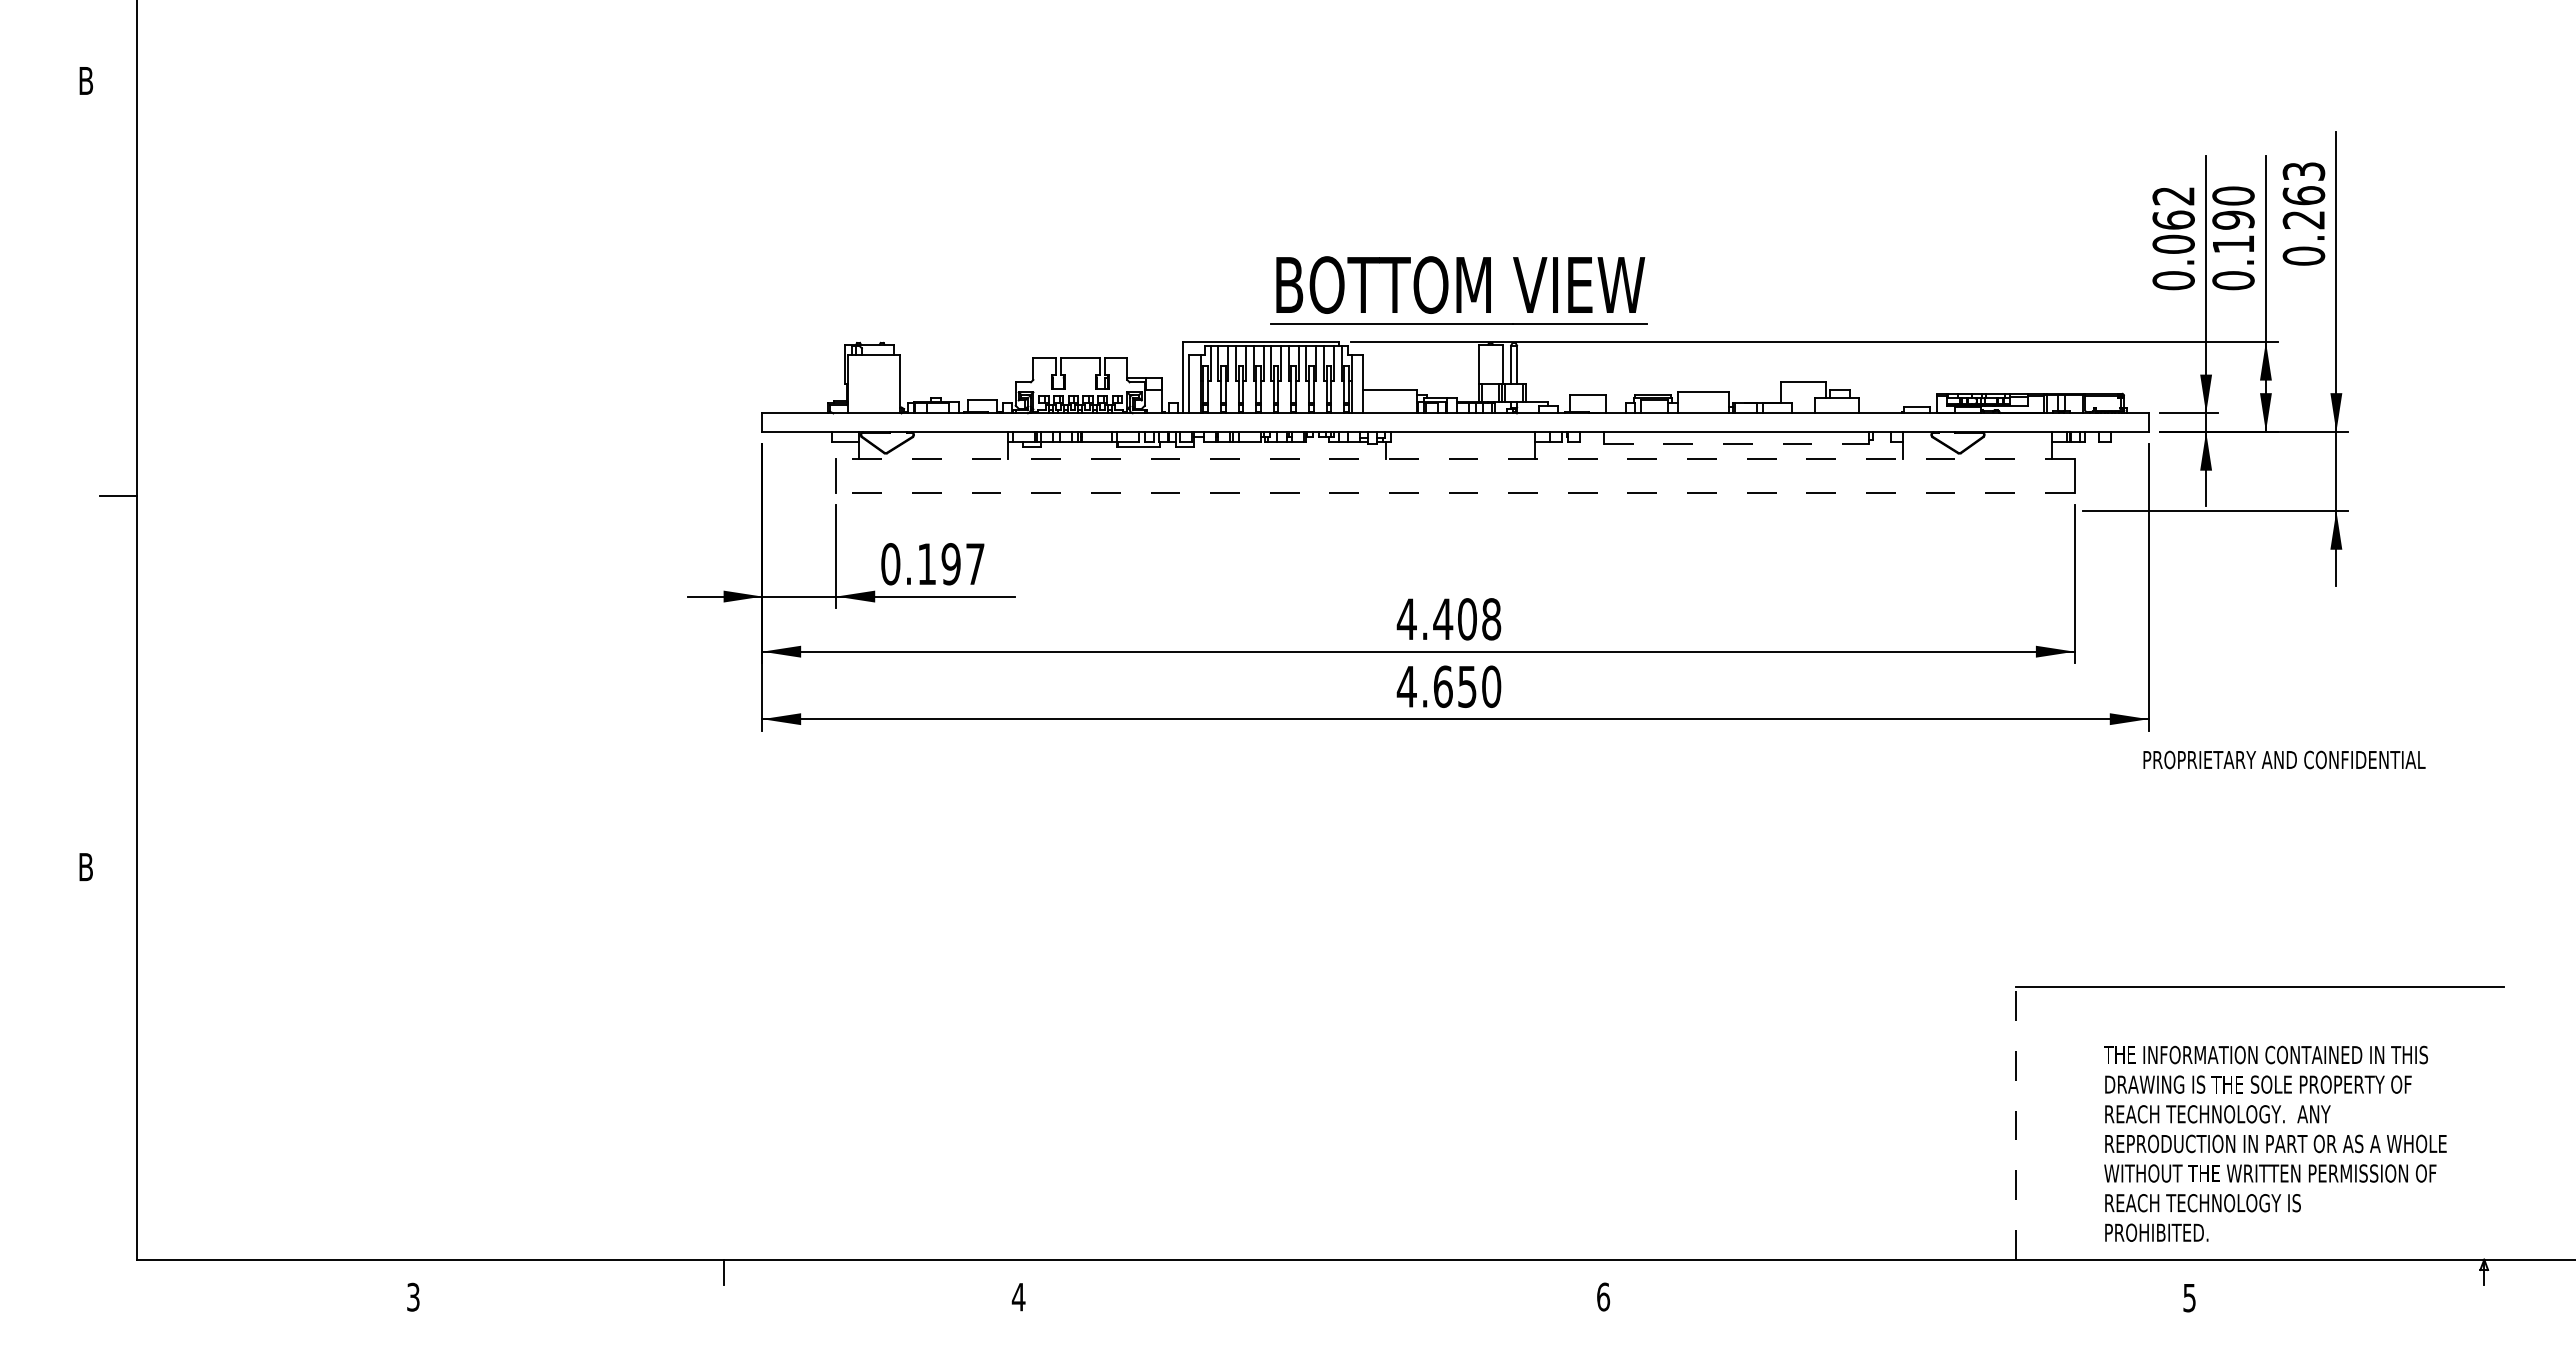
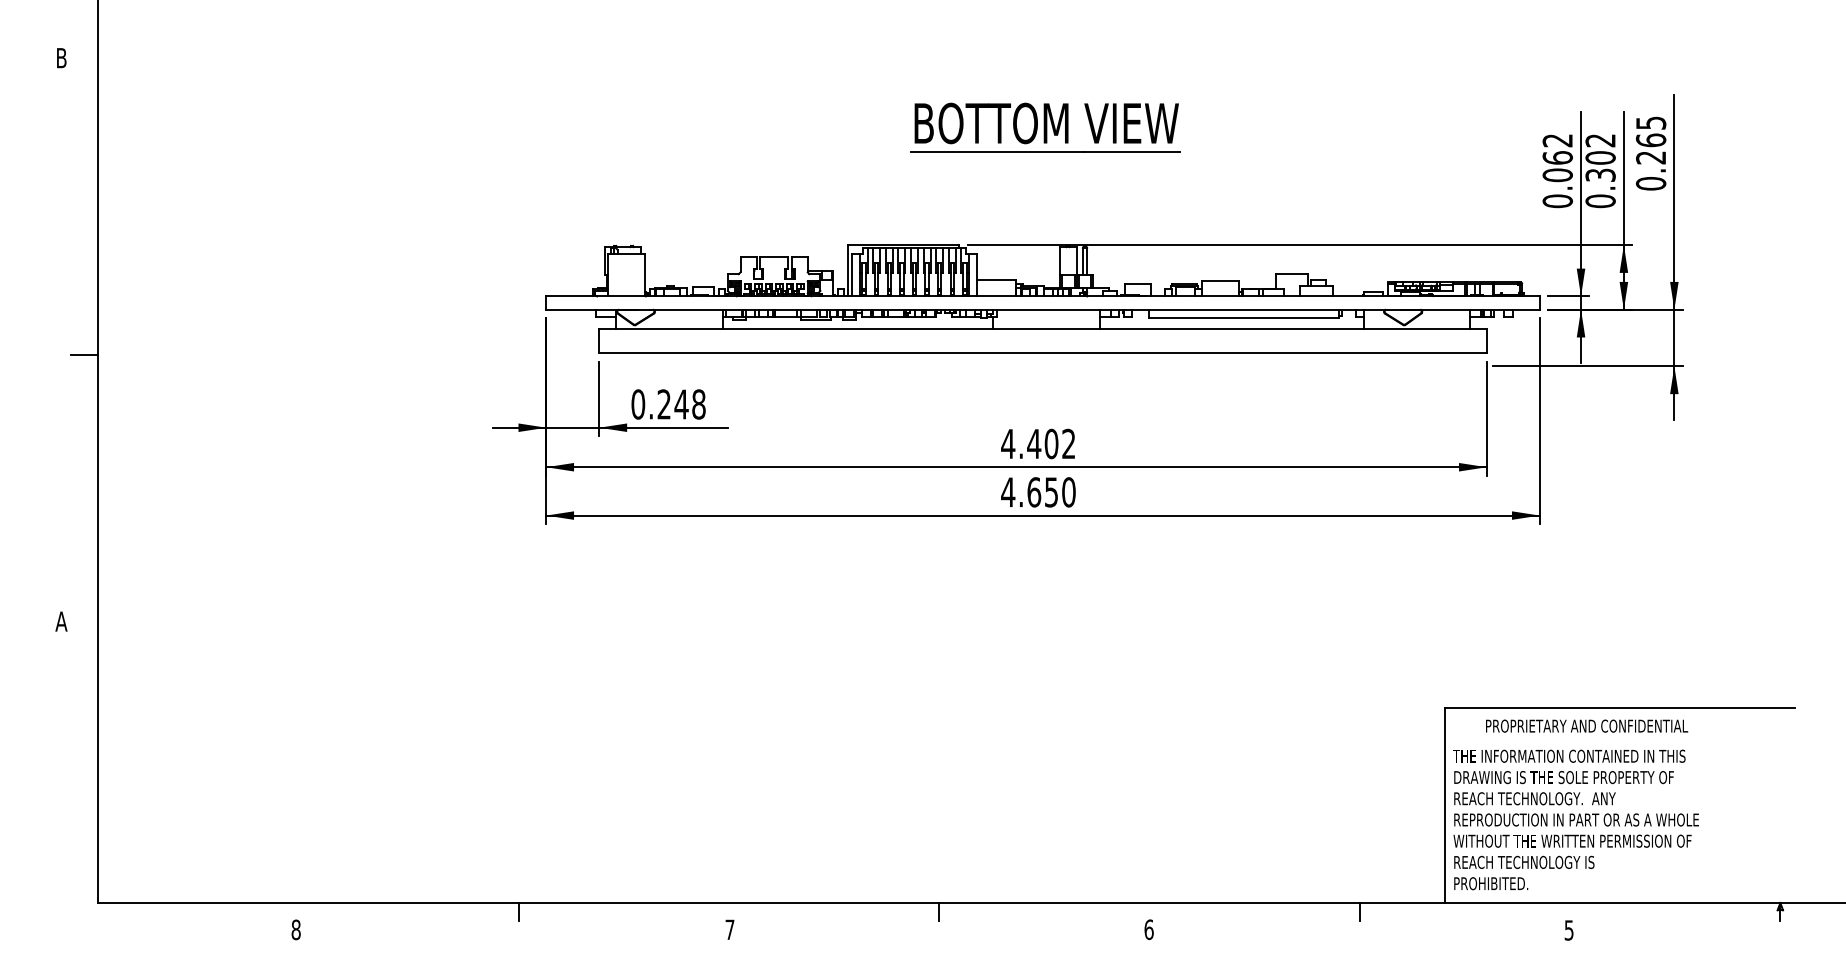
text: (2303, 171) -> (1650, 123), 0.263 -> 0.265
text: (2233, 219) -> (1600, 157), 0.190 -> 0.302
part: (1458, 290) -> (1045, 127), moved
line: (1736, 443) -> (1244, 318), dashed -> solid
line: (1455, 458) -> (1043, 328), dashed -> solid
line: (1455, 492) -> (1043, 353), dashed -> solid
text: (950, 564) -> (681, 404), 0.197 -> 0.248
text: (1491, 619) -> (1068, 444), 4.408 -> 4.402
text: (2284, 759) -> (1587, 725), moved
text: (85, 867) -> (61, 621), B -> A
line: (2016, 1122) -> (1445, 804), dashed -> solid
text: (2275, 1143) -> (1576, 819), moved
line: (1310, 1271) -> (939, 911), added
line: (1897, 1271) -> (1359, 911), added
text: (413, 1297) -> (296, 930), 3 -> 8
text: (1018, 1297) -> (729, 930), 4 -> 7

